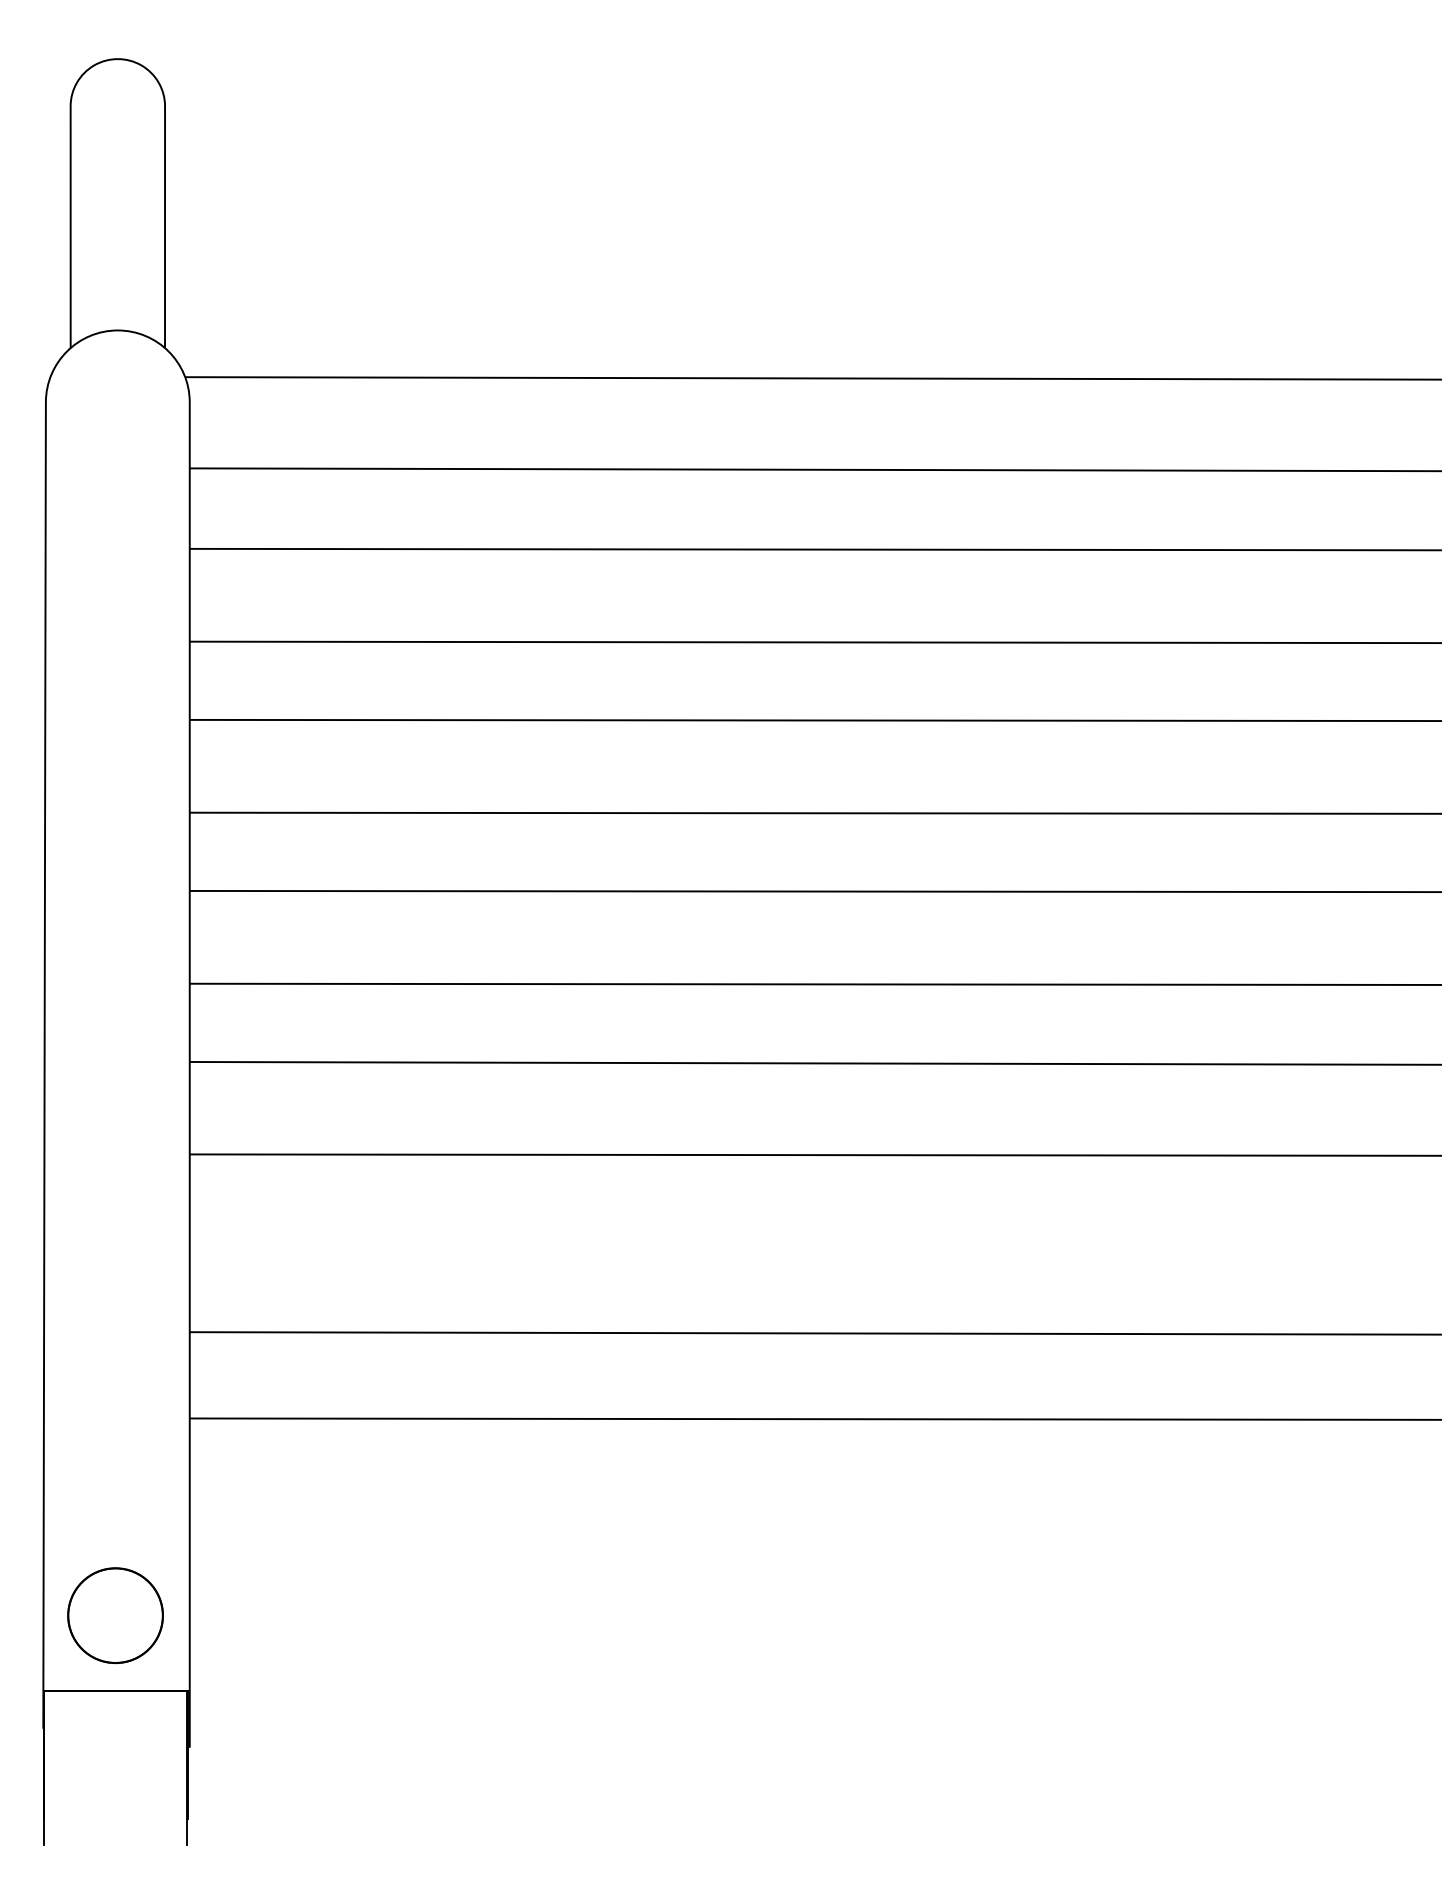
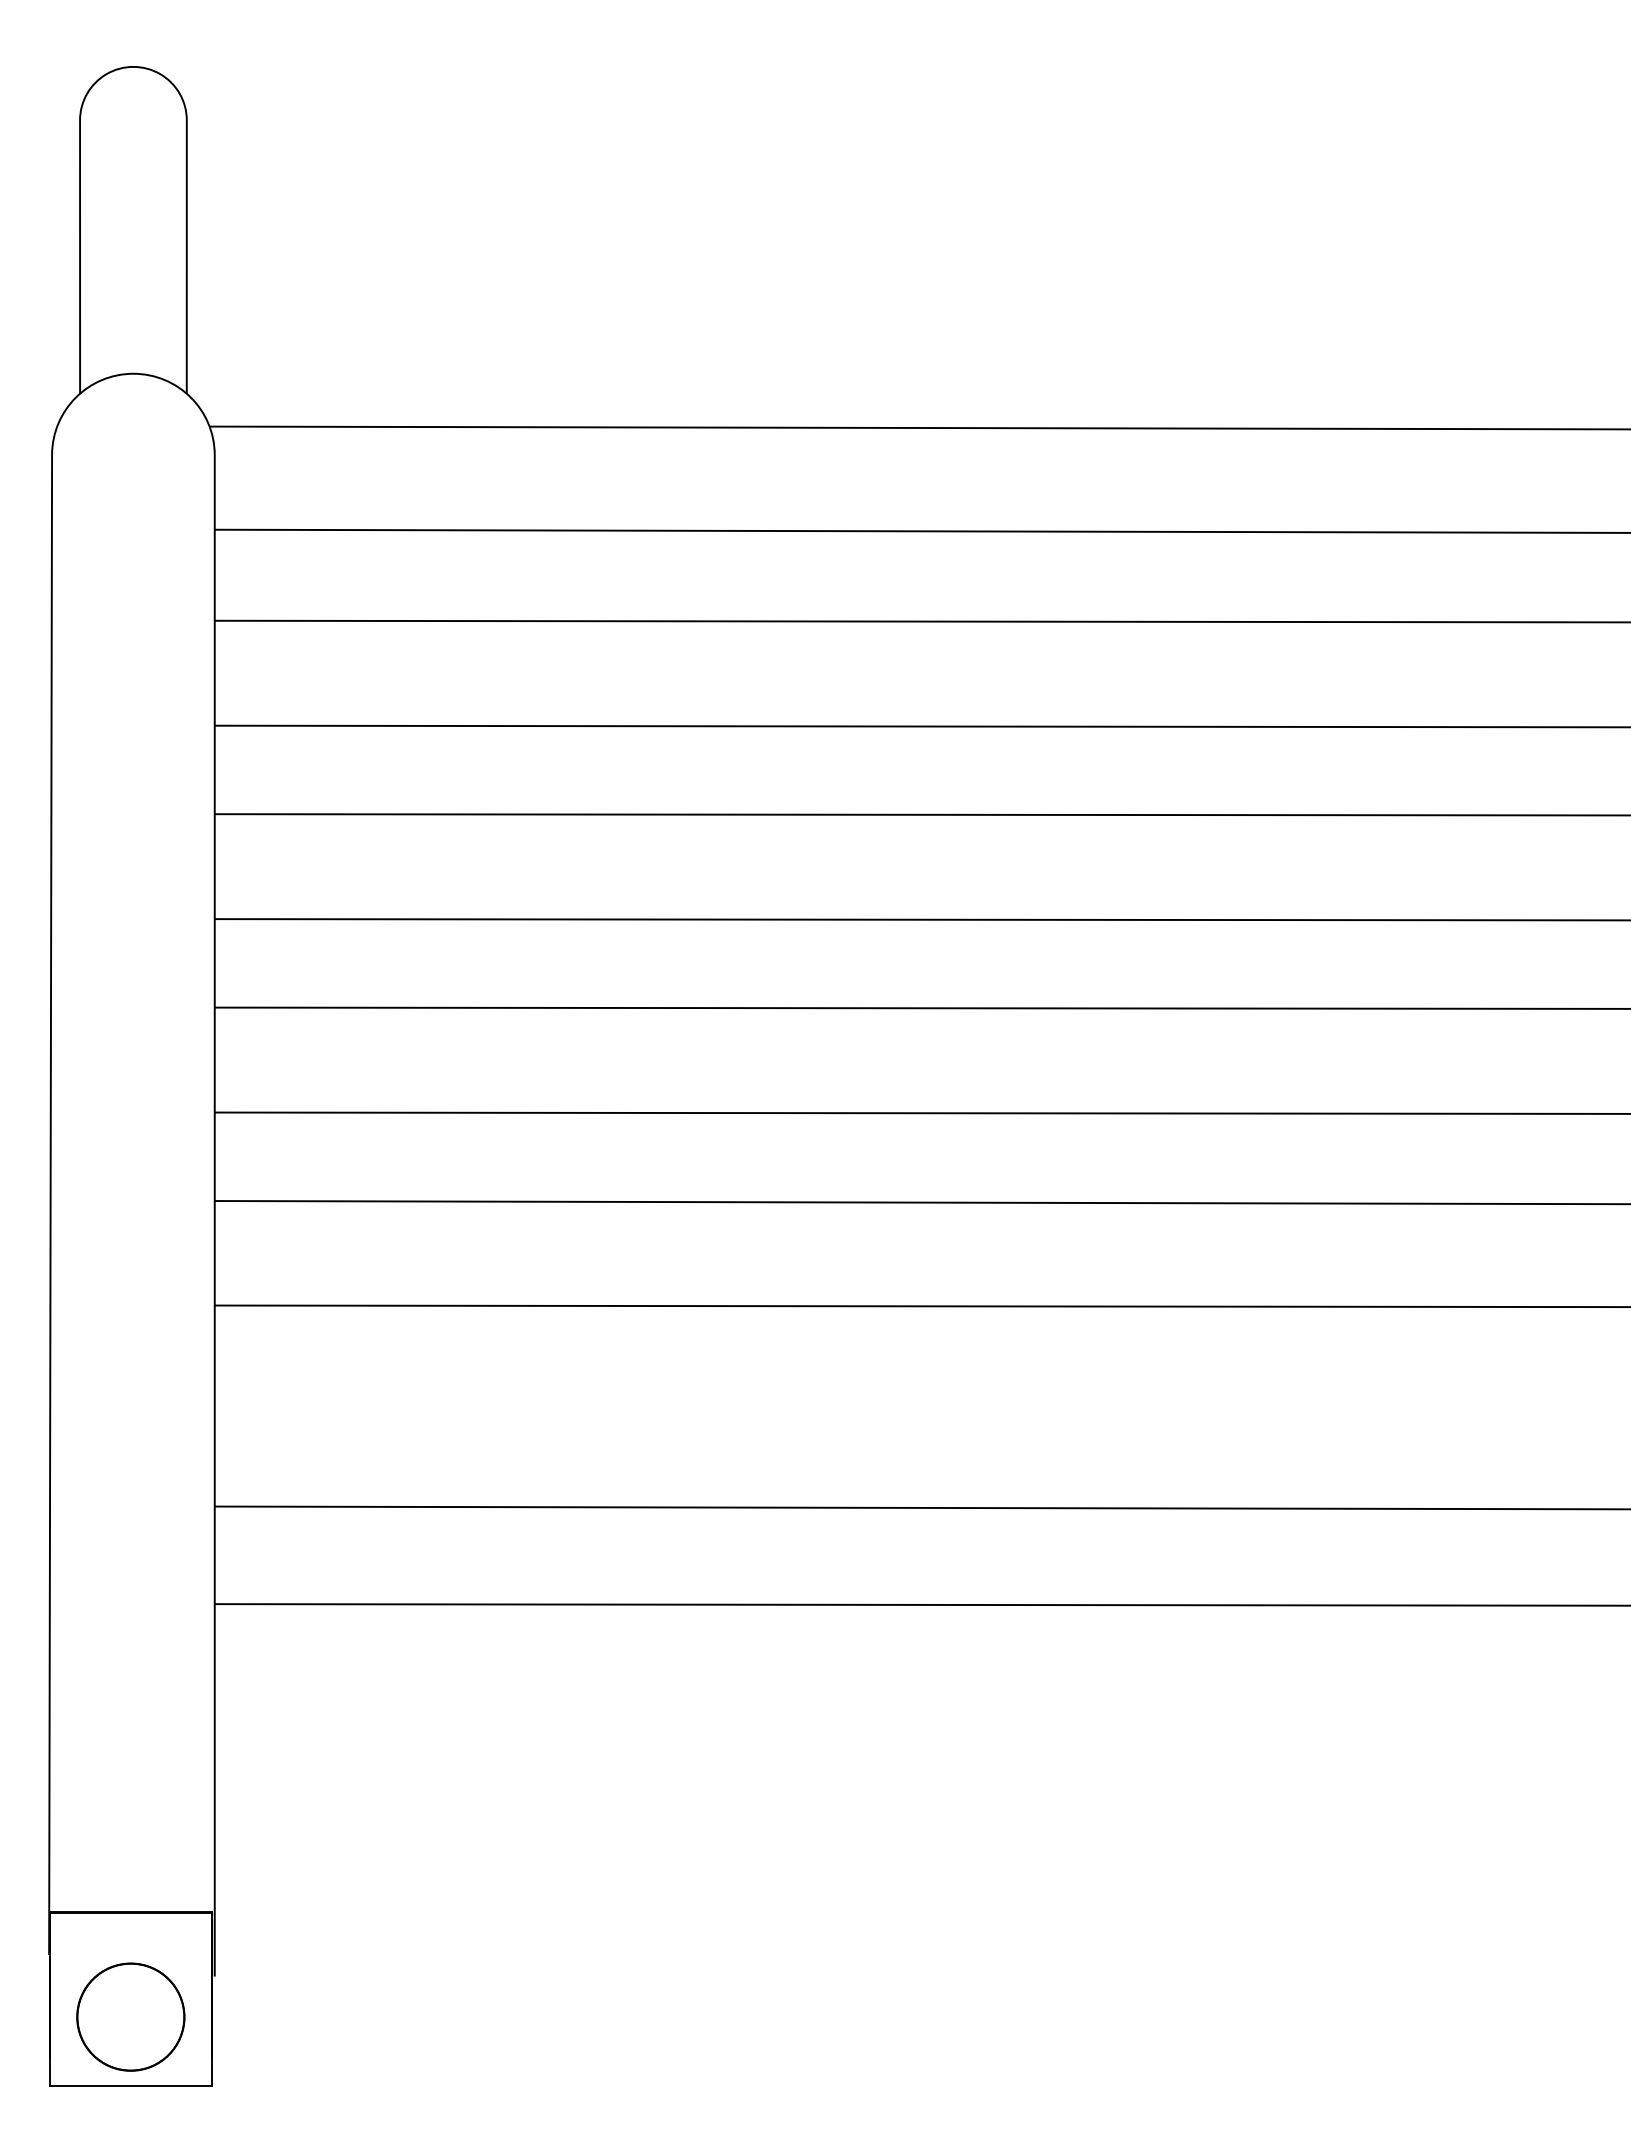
circle: (115, 1615) -> (130, 2016), moved
line: (115, 1845) -> (130, 2086), added

